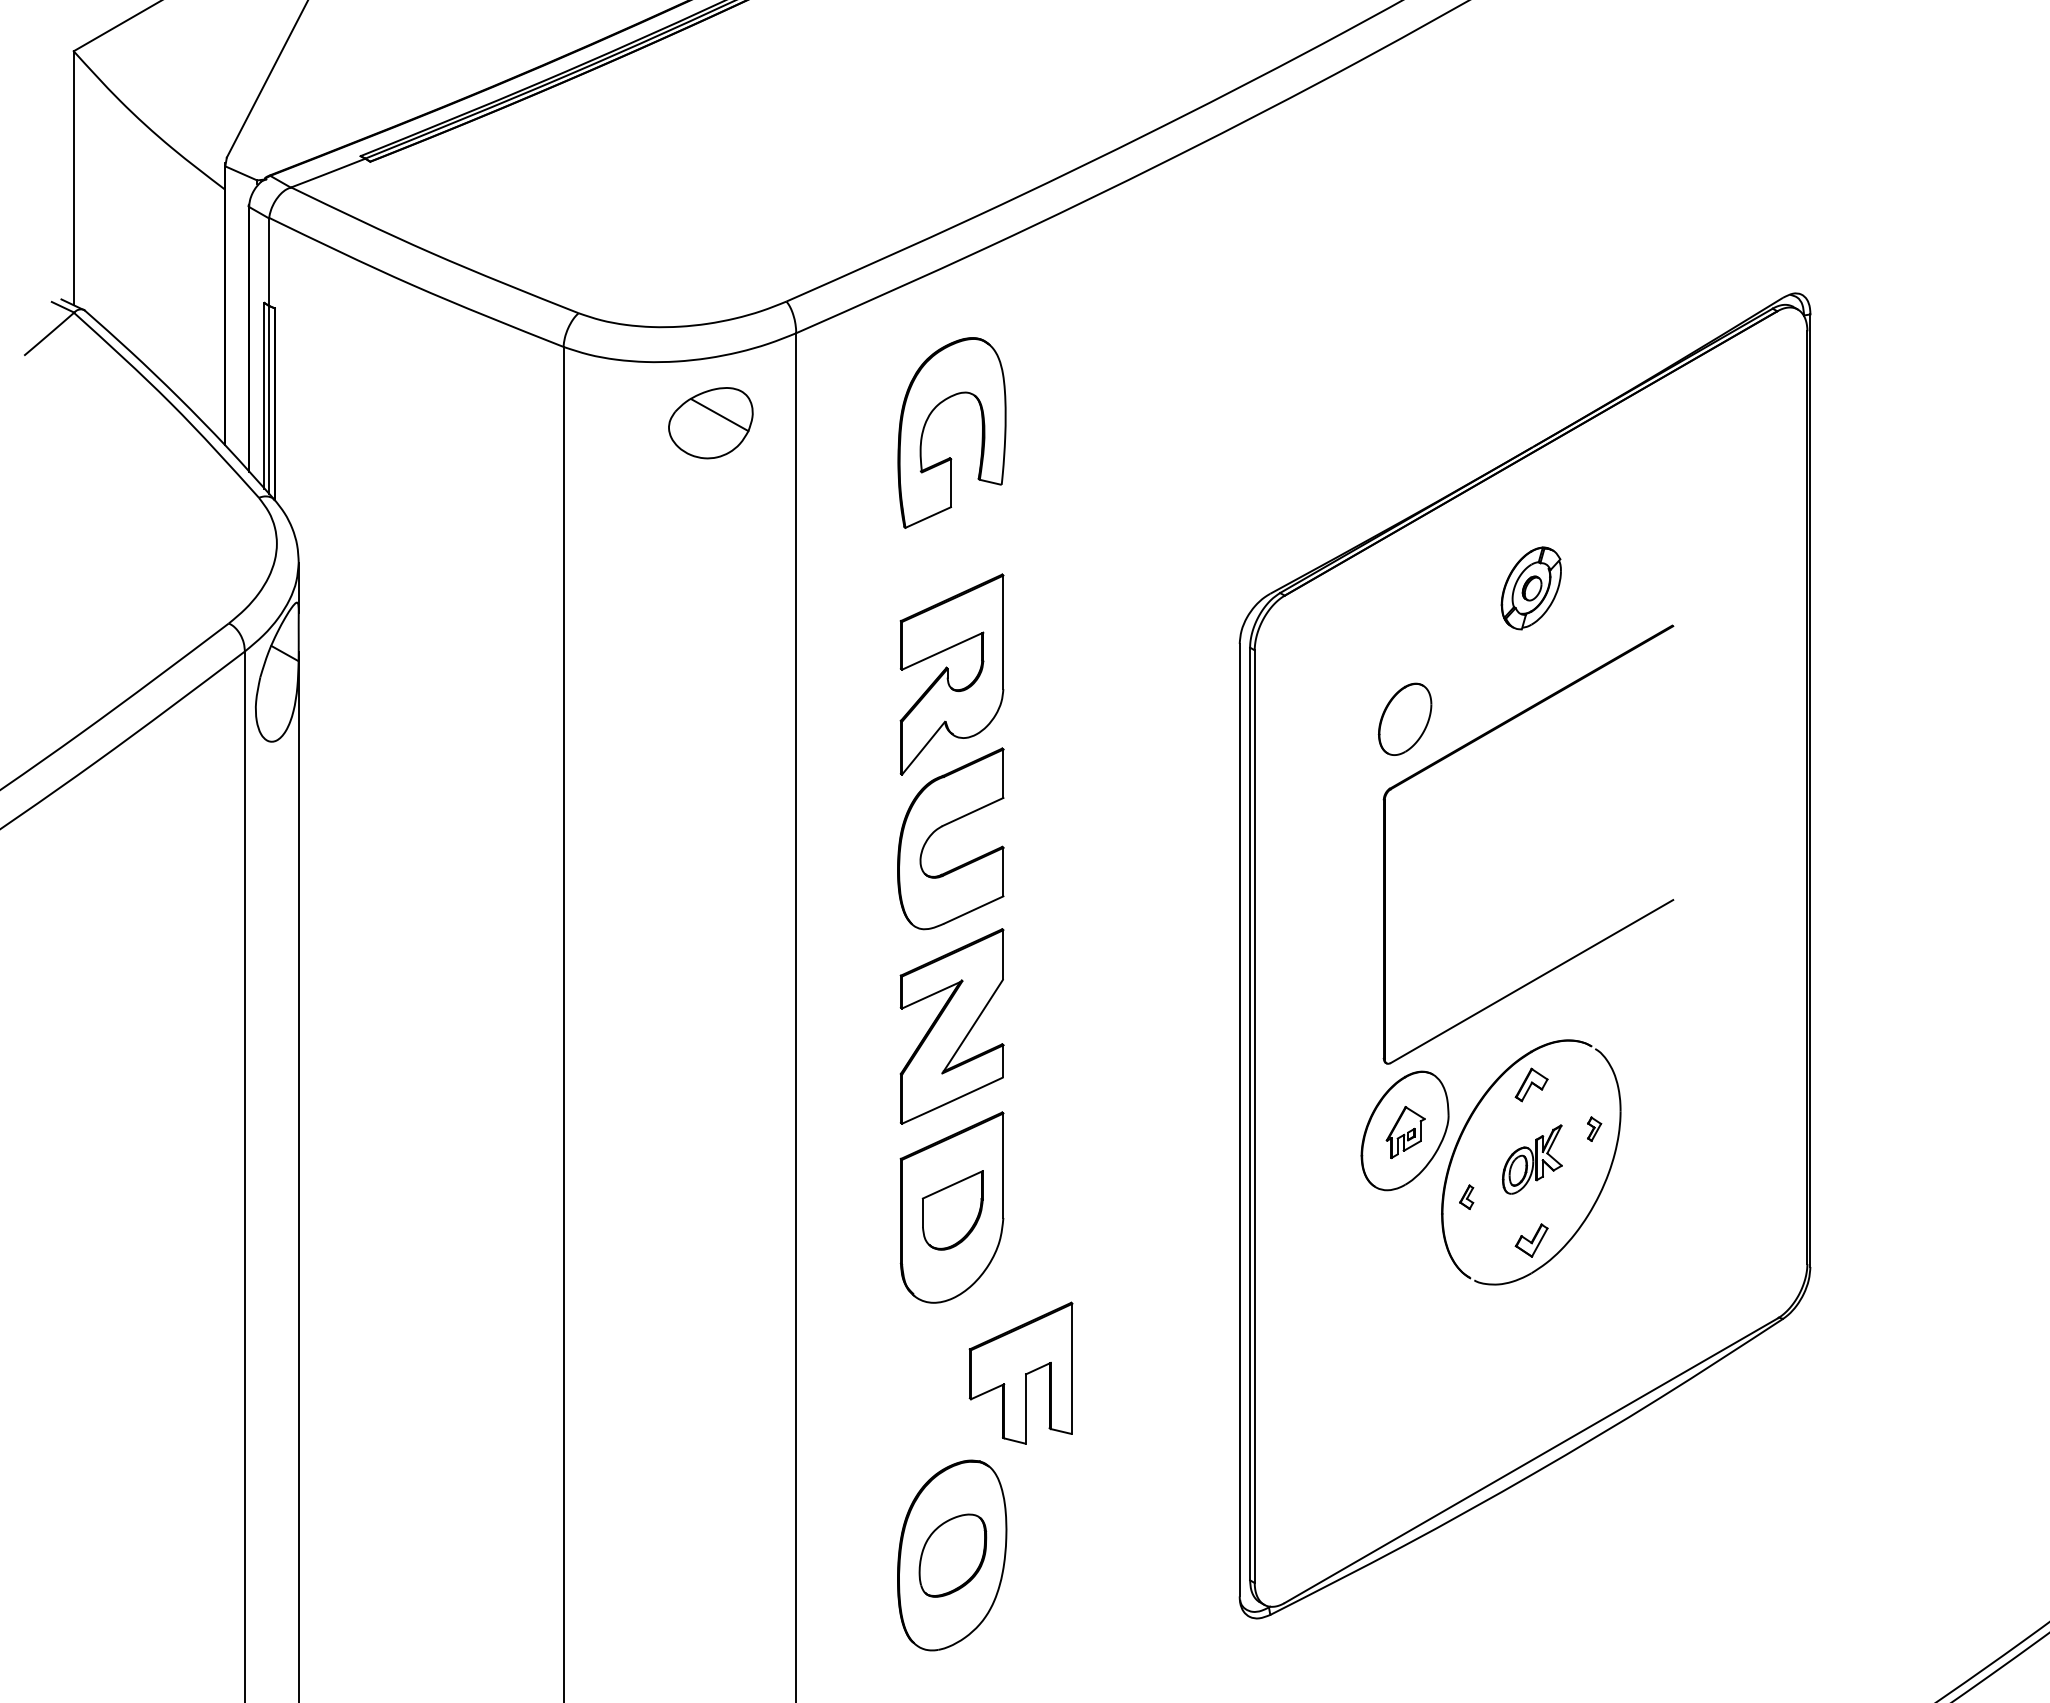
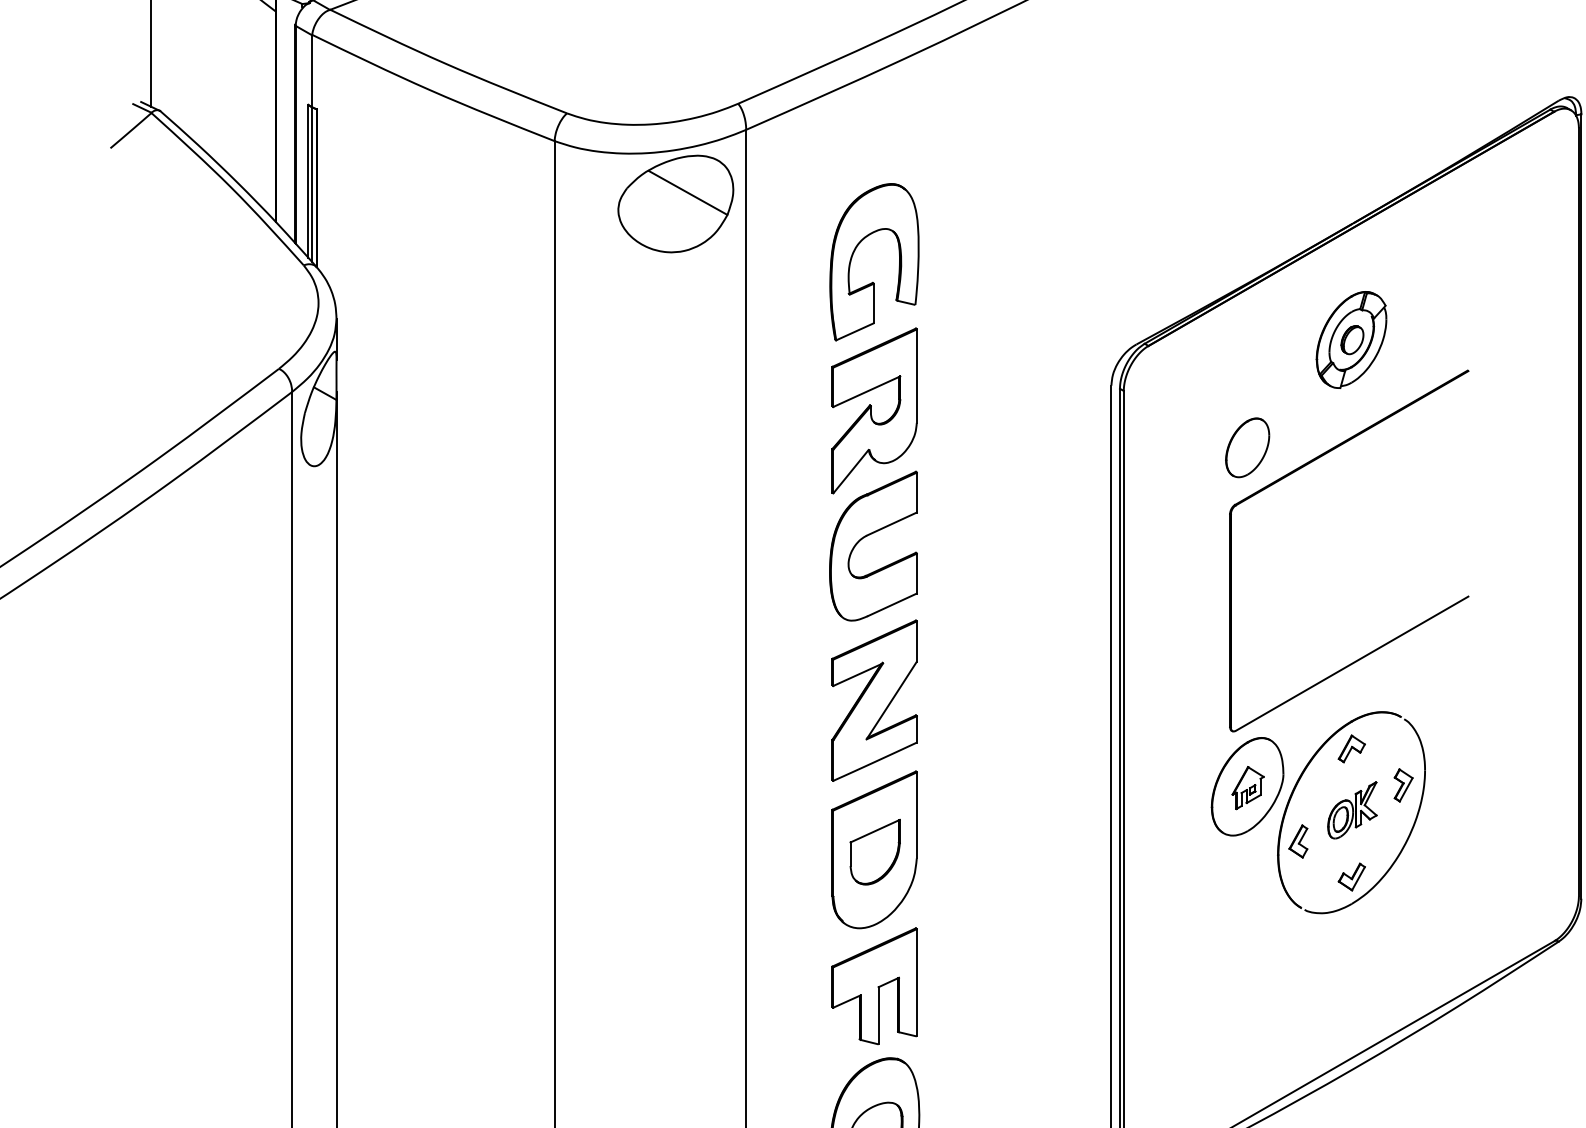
part: (710, 422) -> (675, 203), size x1.67
part: (950, 457) -> (873, 282), moved
part: (1531, 588) -> (1351, 340), size x1.43
part: (1594, 1128) -> (1403, 784), size x1.67
part: (1466, 1196) -> (1298, 840), size x1.67
part: (1020, 1372) -> (874, 985), moved

